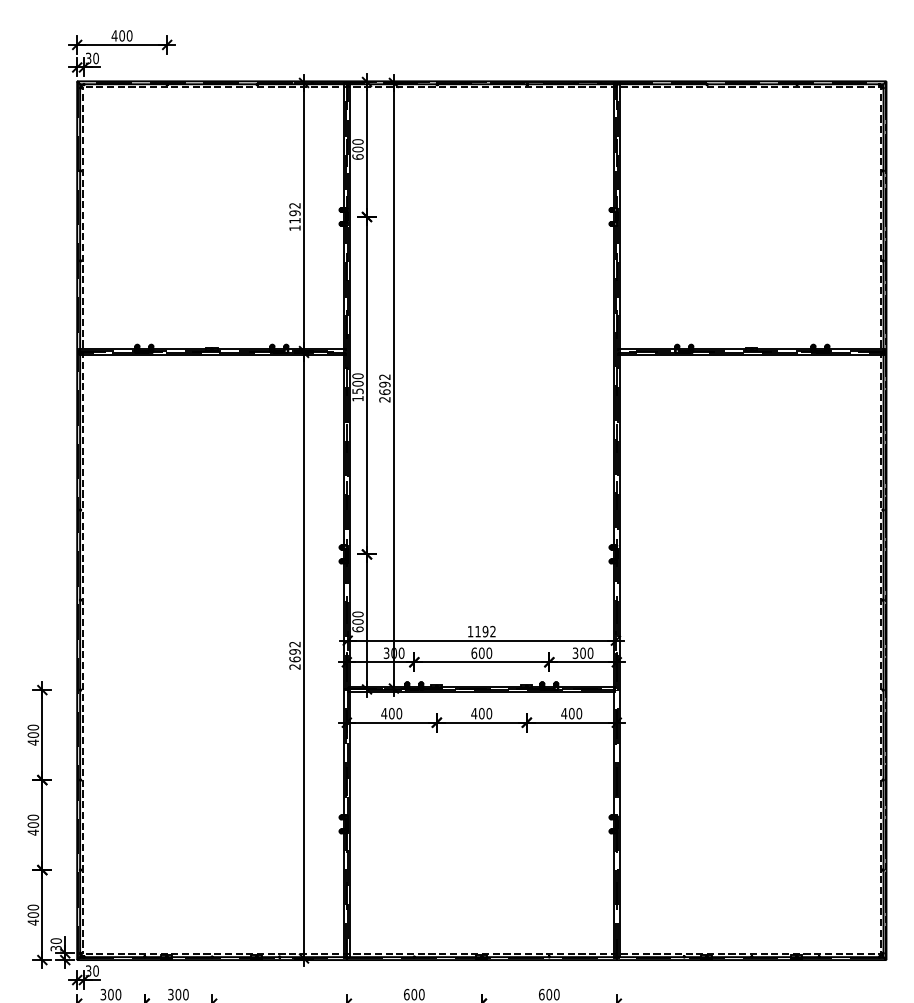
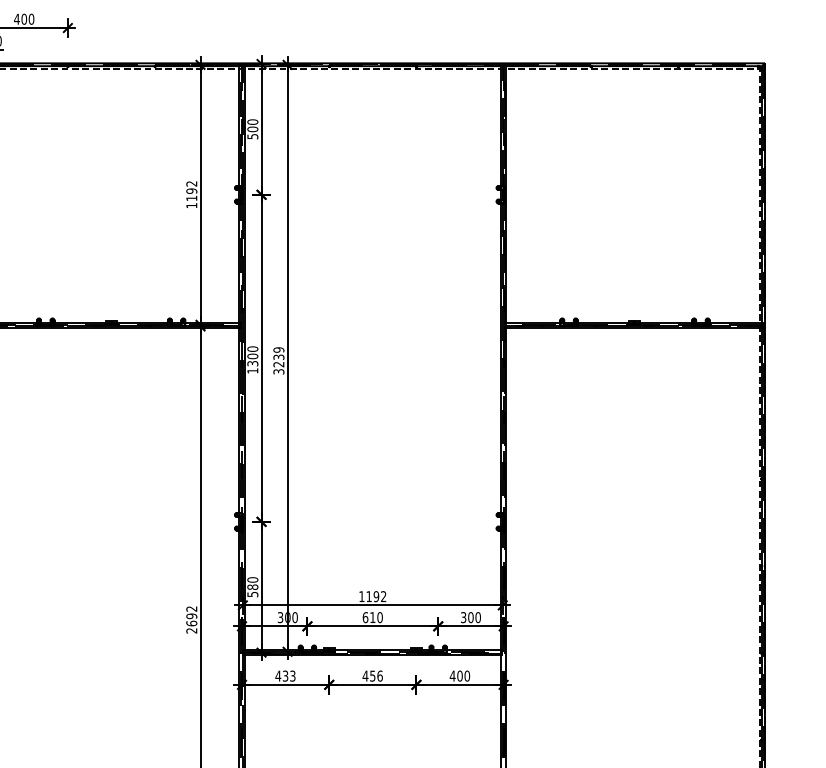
text: (357, 156) -> (252, 136), 600 -> 500
text: (384, 388) -> (278, 361), 2692 -> 3239
text: (357, 390) -> (252, 362), 1500 -> 1300
text: (357, 625) -> (252, 590), 600 -> 580
text: (481, 652) -> (372, 616), 600 -> 610
text: (395, 713) -> (289, 675), 400 -> 433
text: (485, 713) -> (376, 675), 400 -> 456

